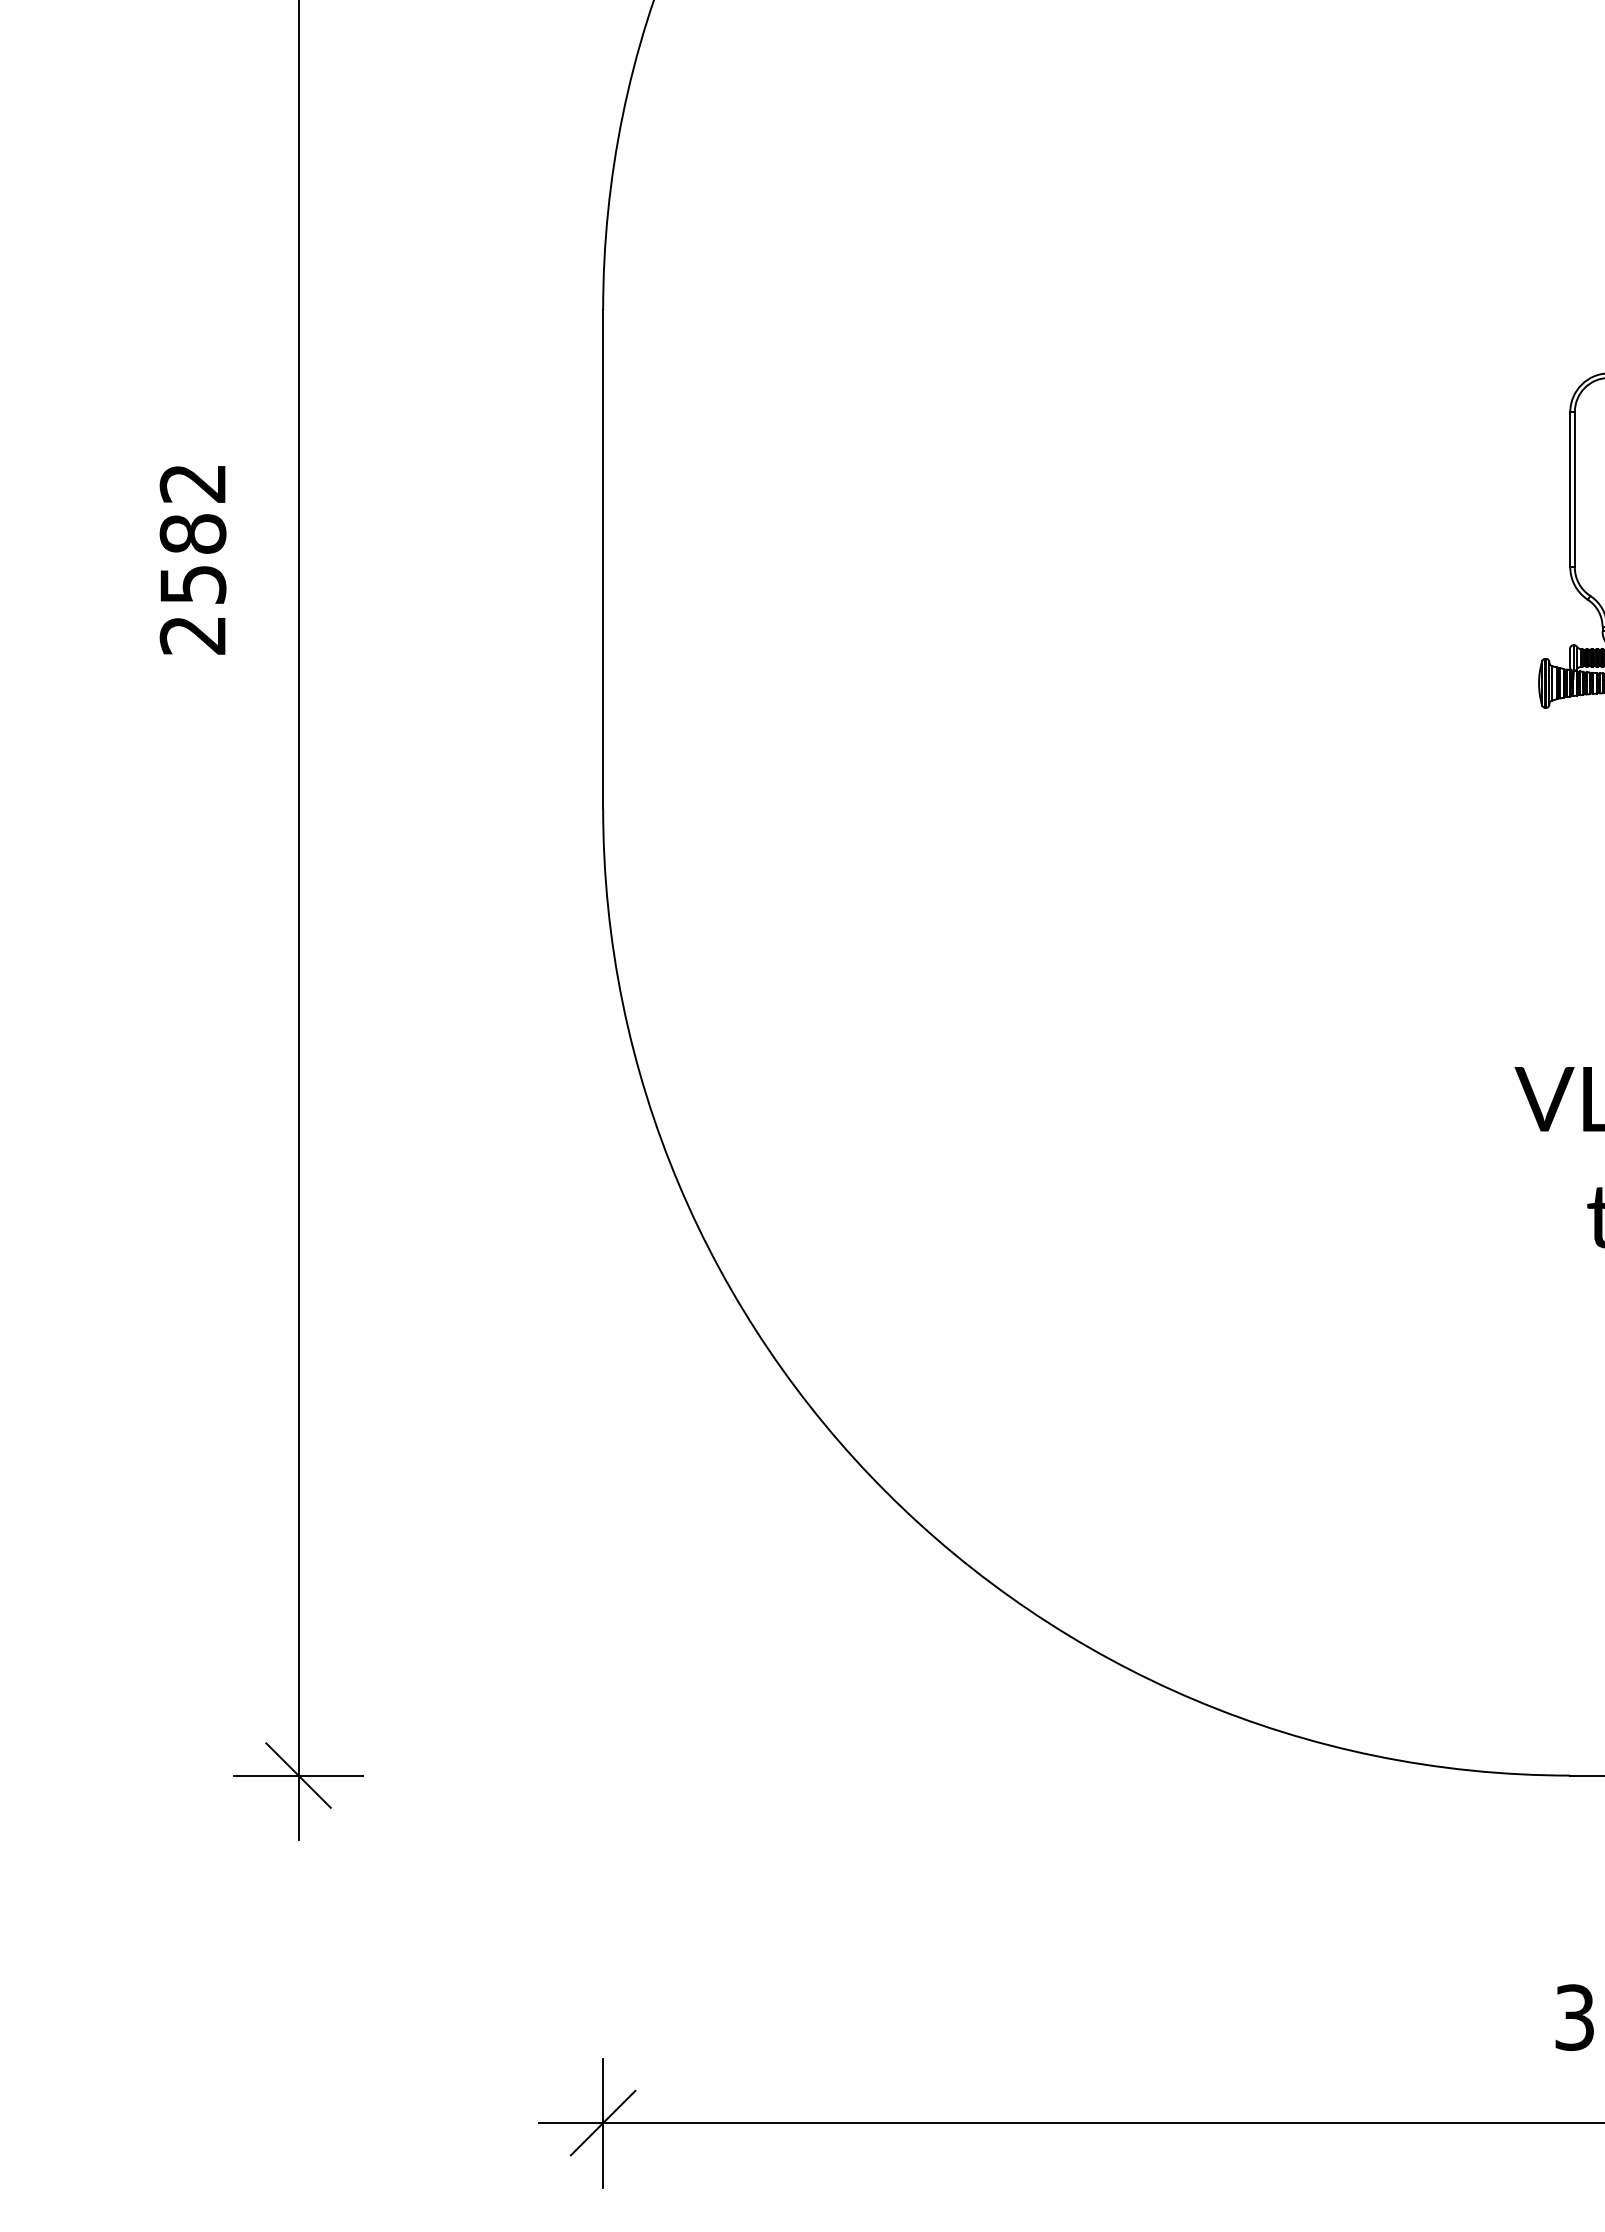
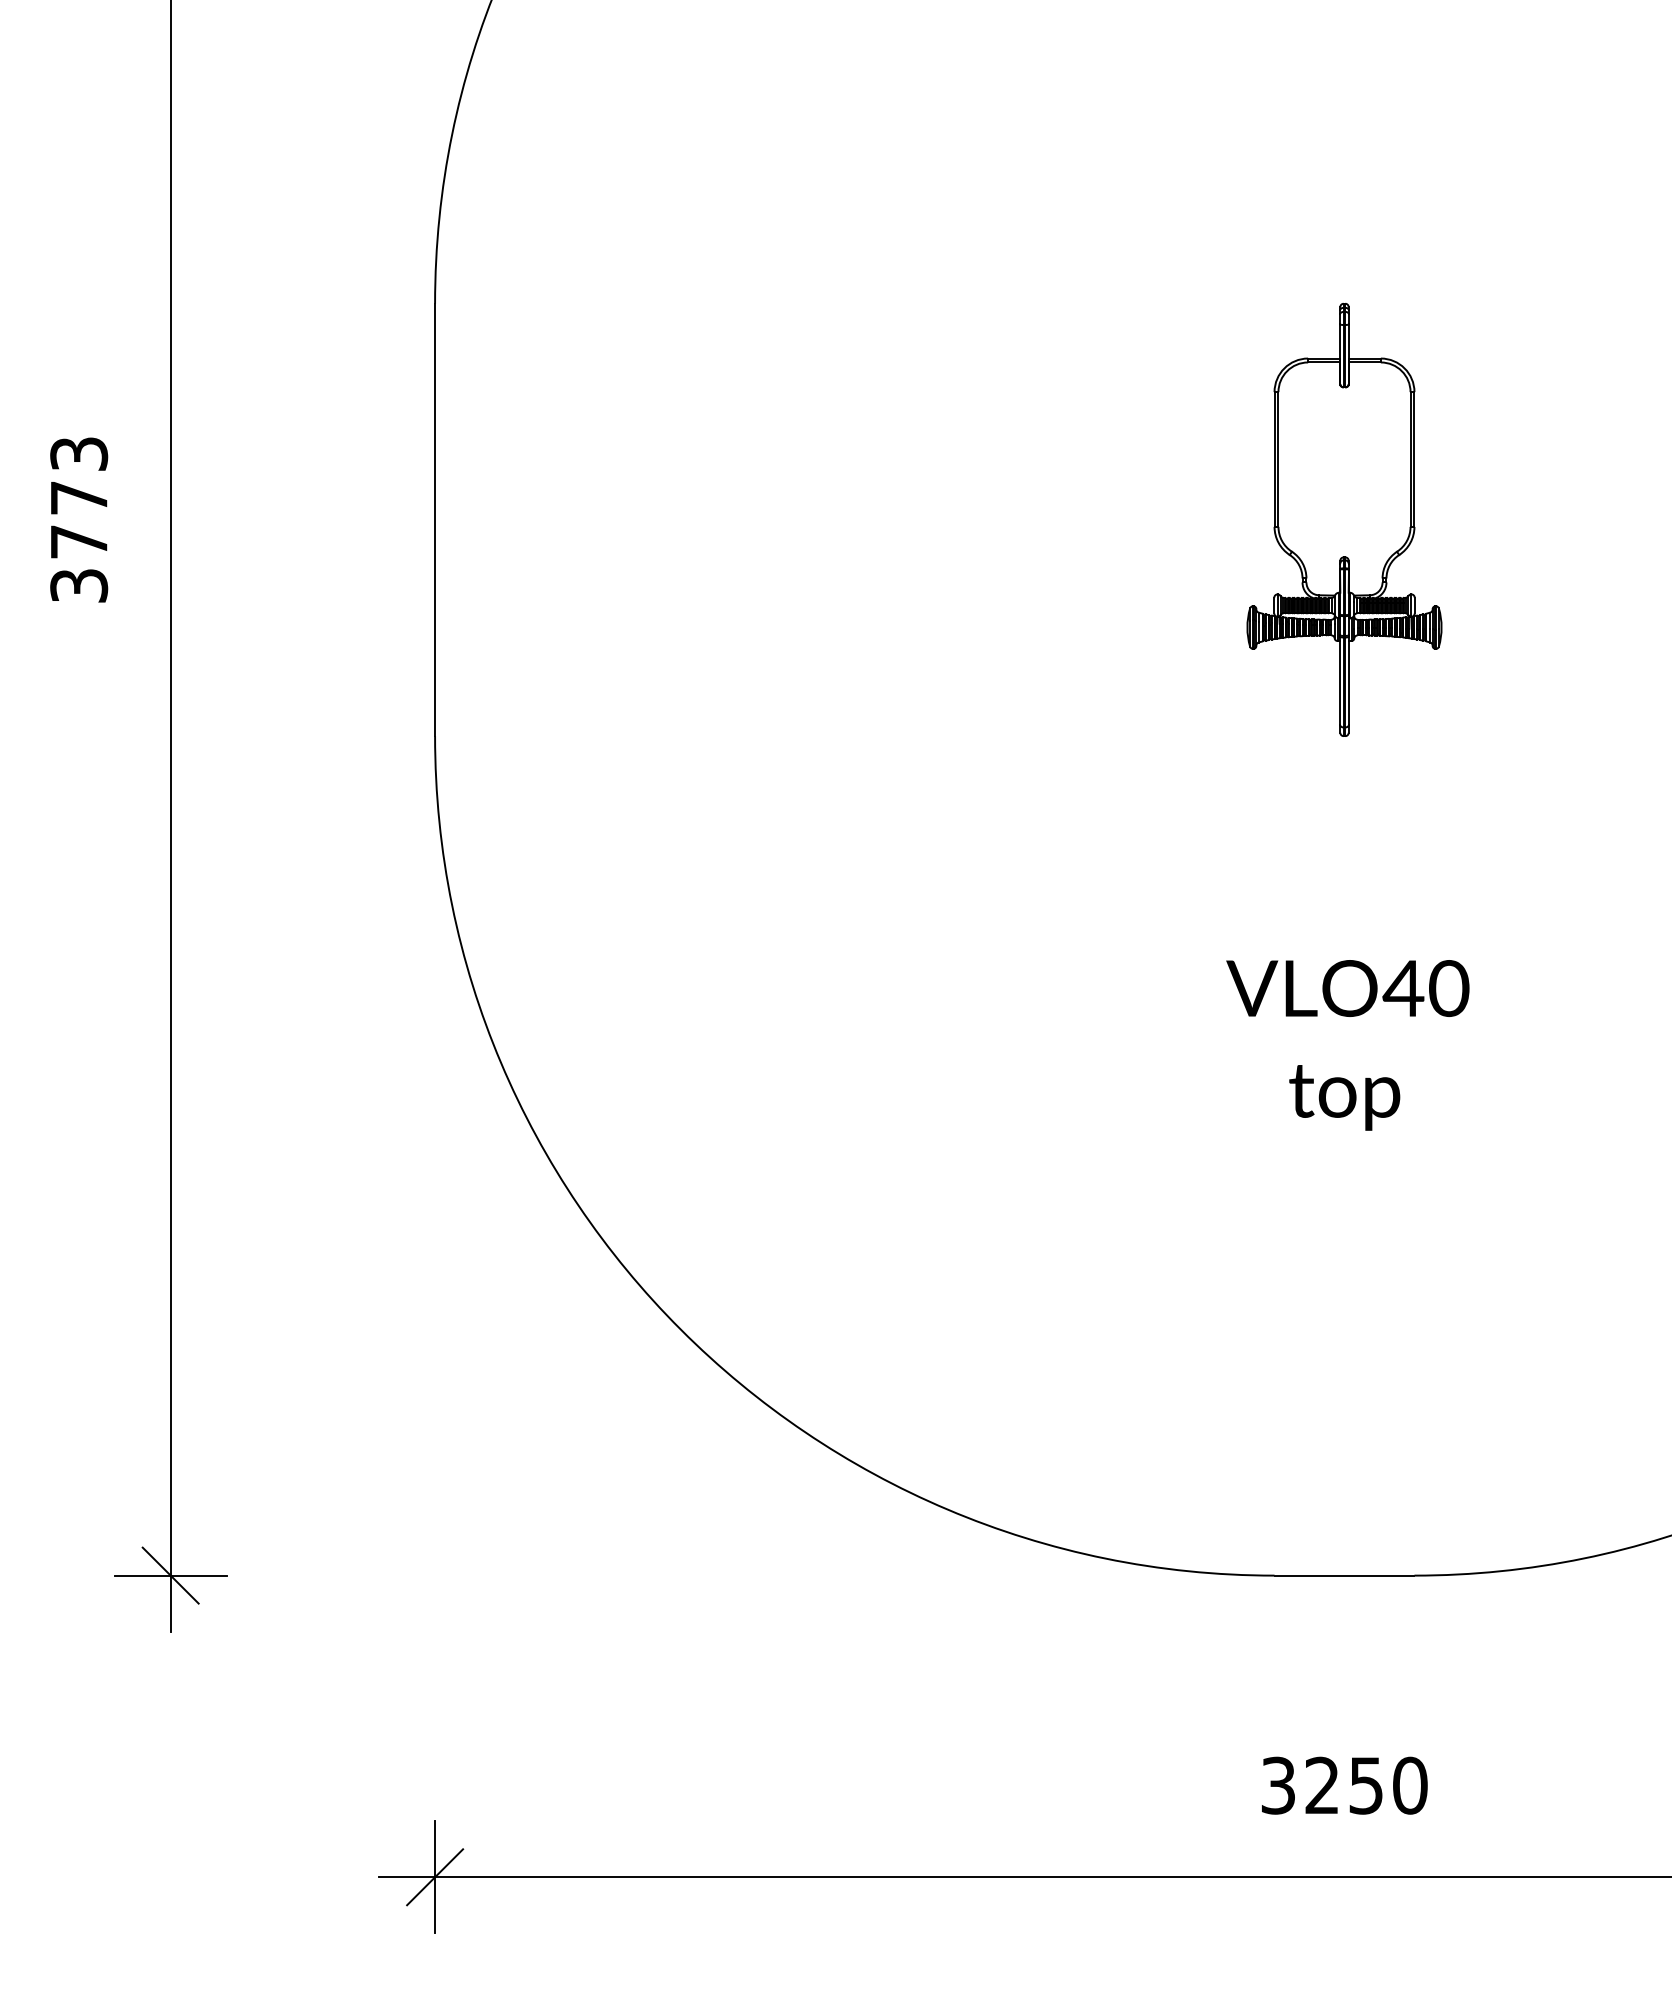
text: (193, 558) -> (79, 519), 2582 -> 3773

